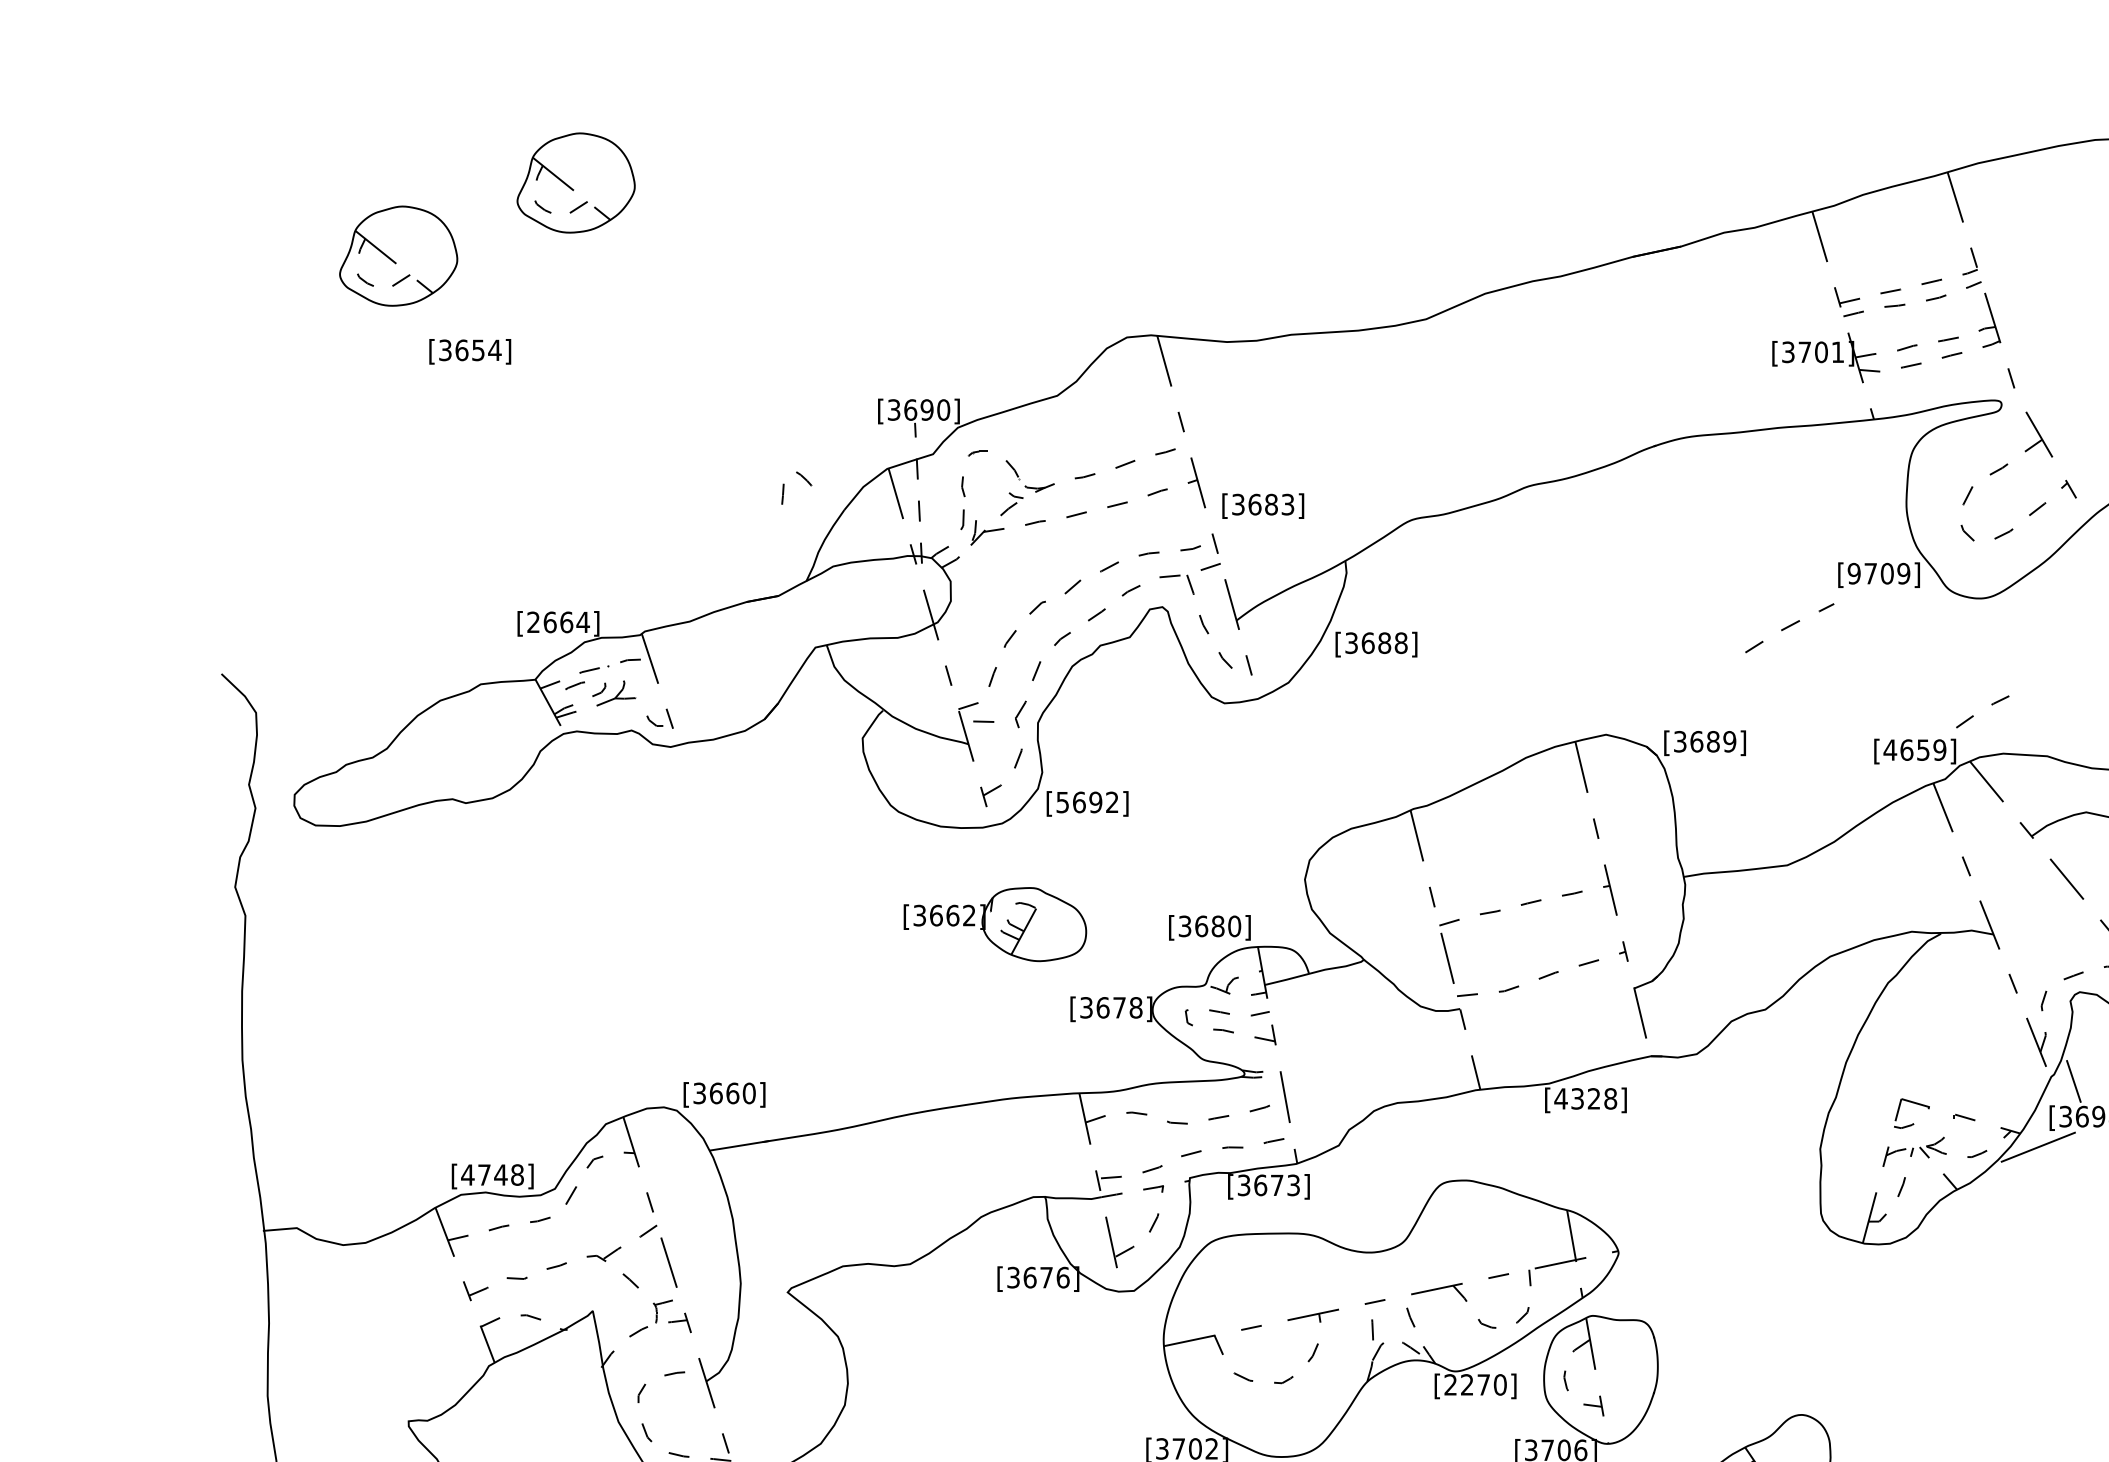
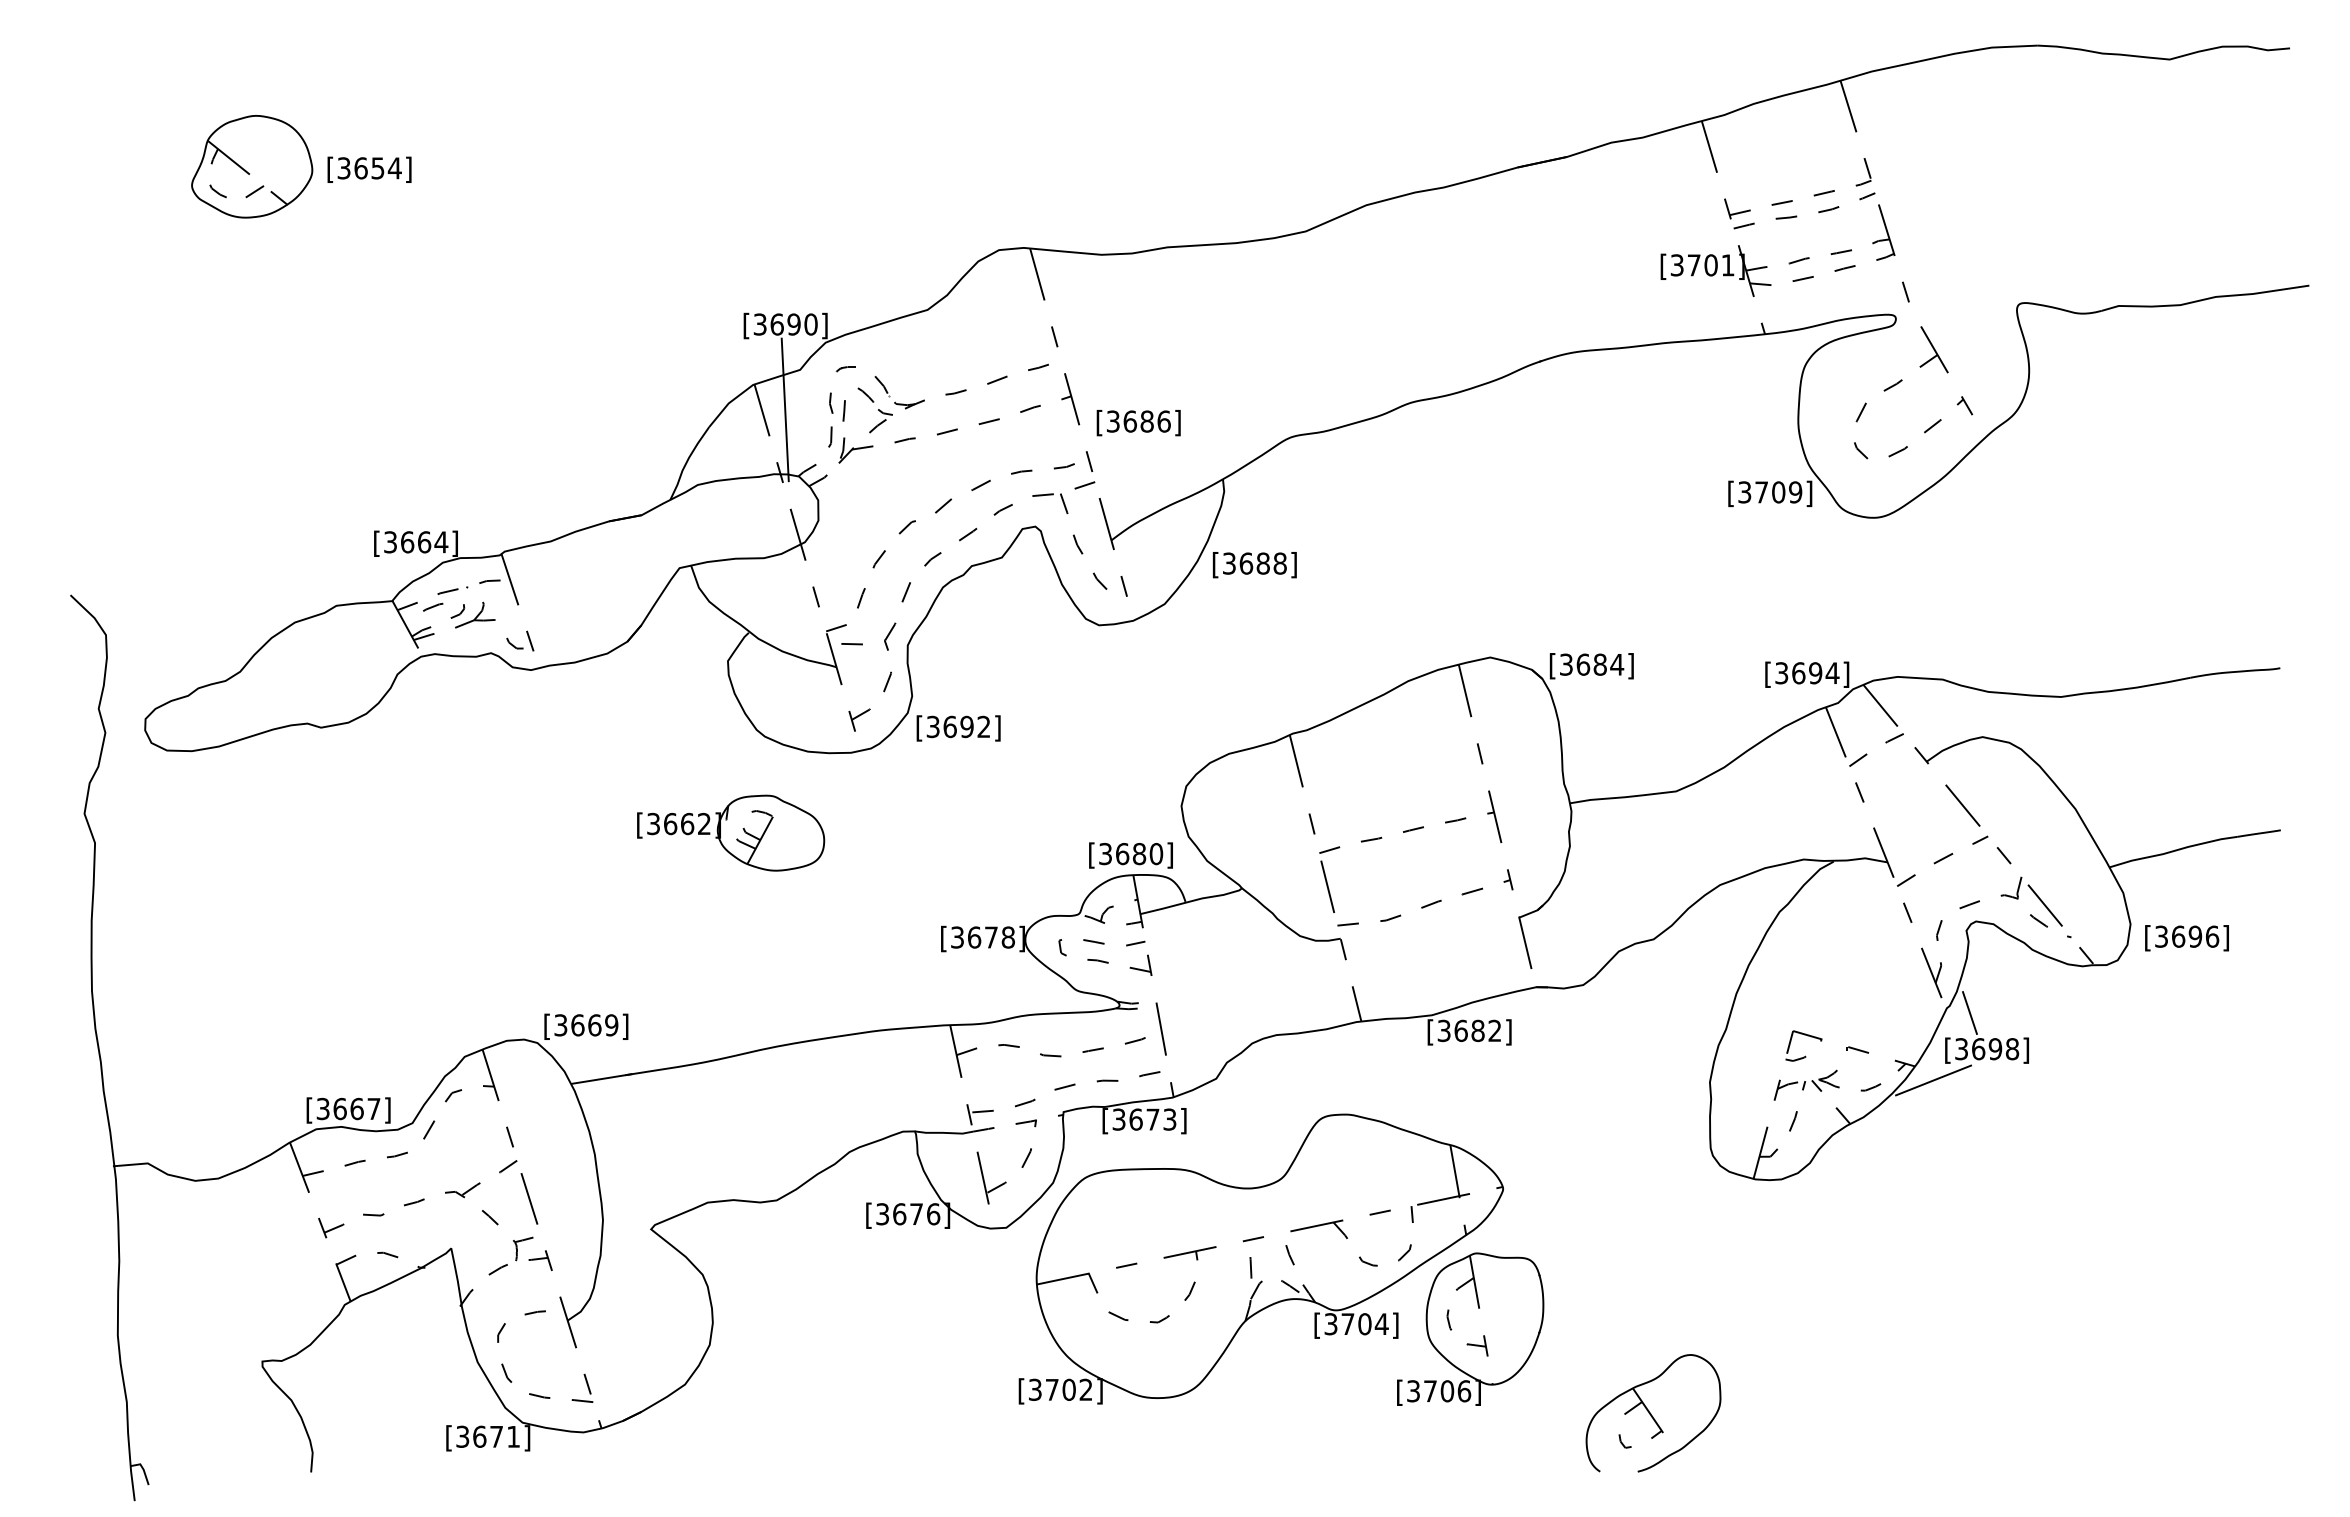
part: (576, 182) -> (434, 91), removed
text: (470, 351) -> (369, 169), moved
curve: (804, 480) -> (866, 396), moved
line: (918, 492) -> (785, 409), dashed -> solid
text: (1287, 504) -> (1163, 421), [3683] -> [3686]
text: (1853, 573) -> (1744, 492), [9709] -> [3709]
text: (533, 622) -> (390, 542), [2664] -> [3664]
line: (1789, 627) -> (1942, 860), moved
line: (1973, 716) -> (1867, 754), moved
text: (1730, 741) -> (1617, 664), [3689] -> [3684]
text: (1914, 750) -> (1806, 673), [4659] -> [3694]
text: (1063, 802) -> (933, 726), [5692] -> [3692]
part: (995, 923) -> (731, 832), moved
text: (1209, 927) -> (1130, 855), moved
text: (749, 1093) -> (611, 1025), [3660] -> [3669]
text: (1585, 1098) -> (1469, 1030), [4328] -> [3682]
text: (492, 1174) -> (348, 1108), [4748] -> [3667]
text: (1475, 1385) -> (1356, 1324), [2270] -> [3704]

